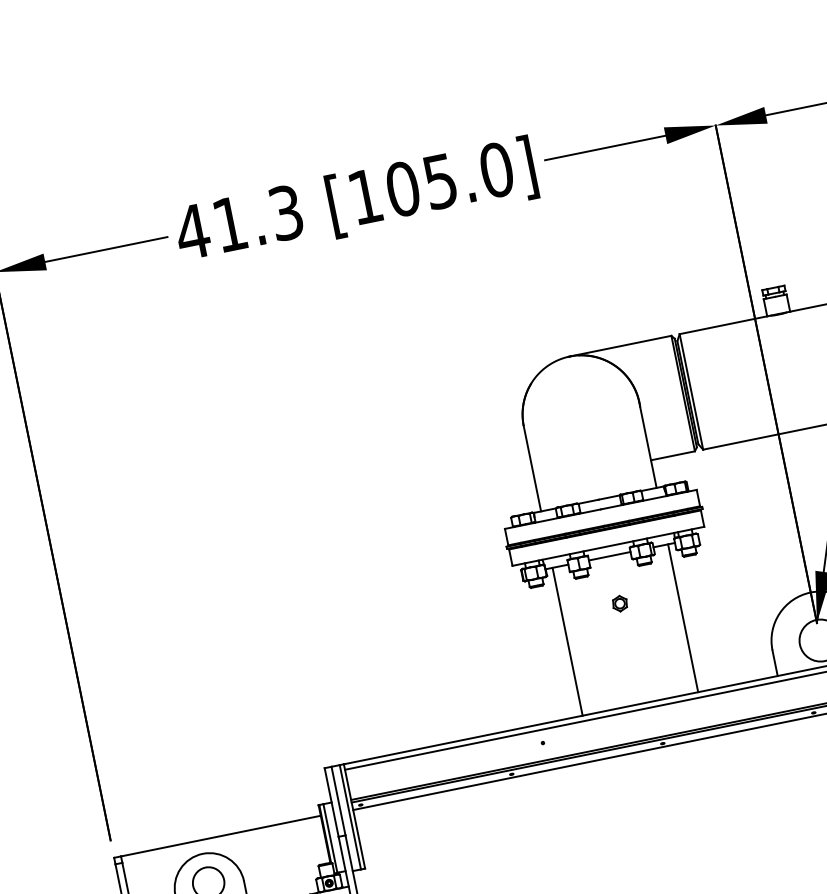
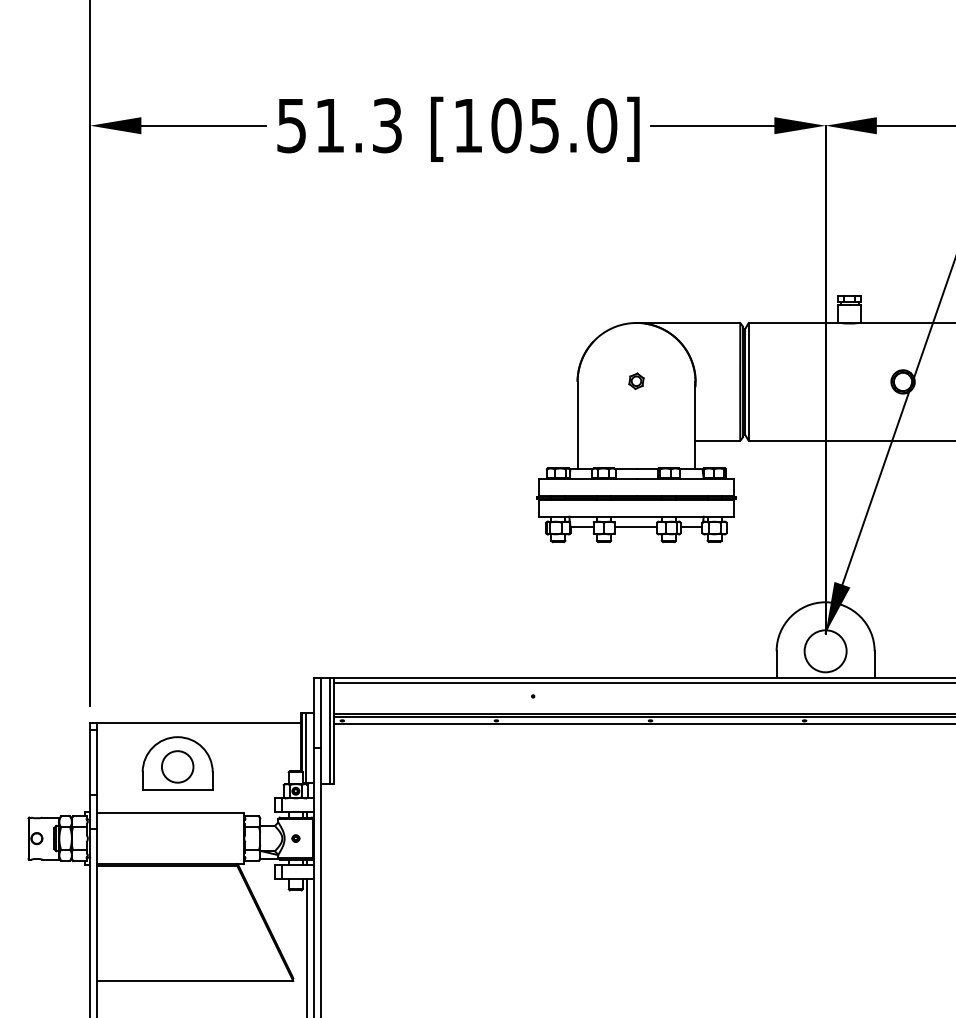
text: (192, 232) -> (291, 126), 41.3 -> 51.3
part: (619, 603) -> (636, 380), moved
line: (683, 617) -> (695, 601), removed
line: (567, 641) -> (577, 601), removed

